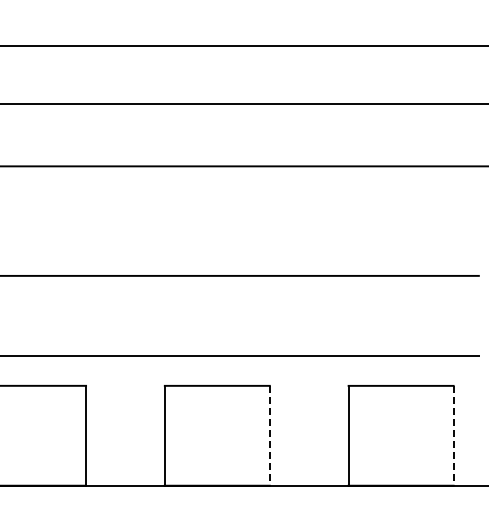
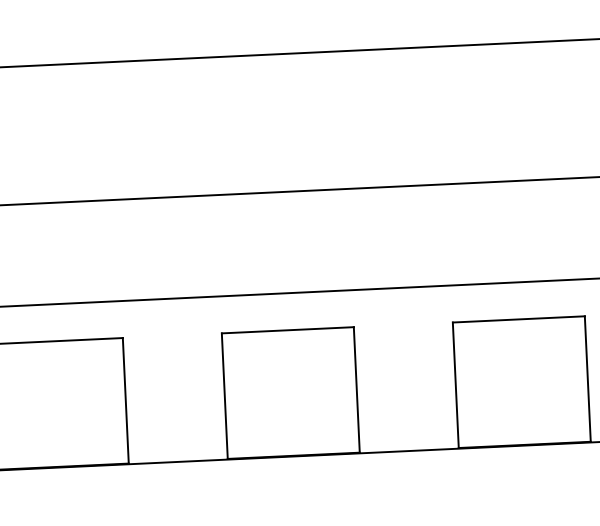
line: (269, 435) -> (356, 389), dashed -> solid
line: (453, 435) -> (587, 378), dashed -> solid

